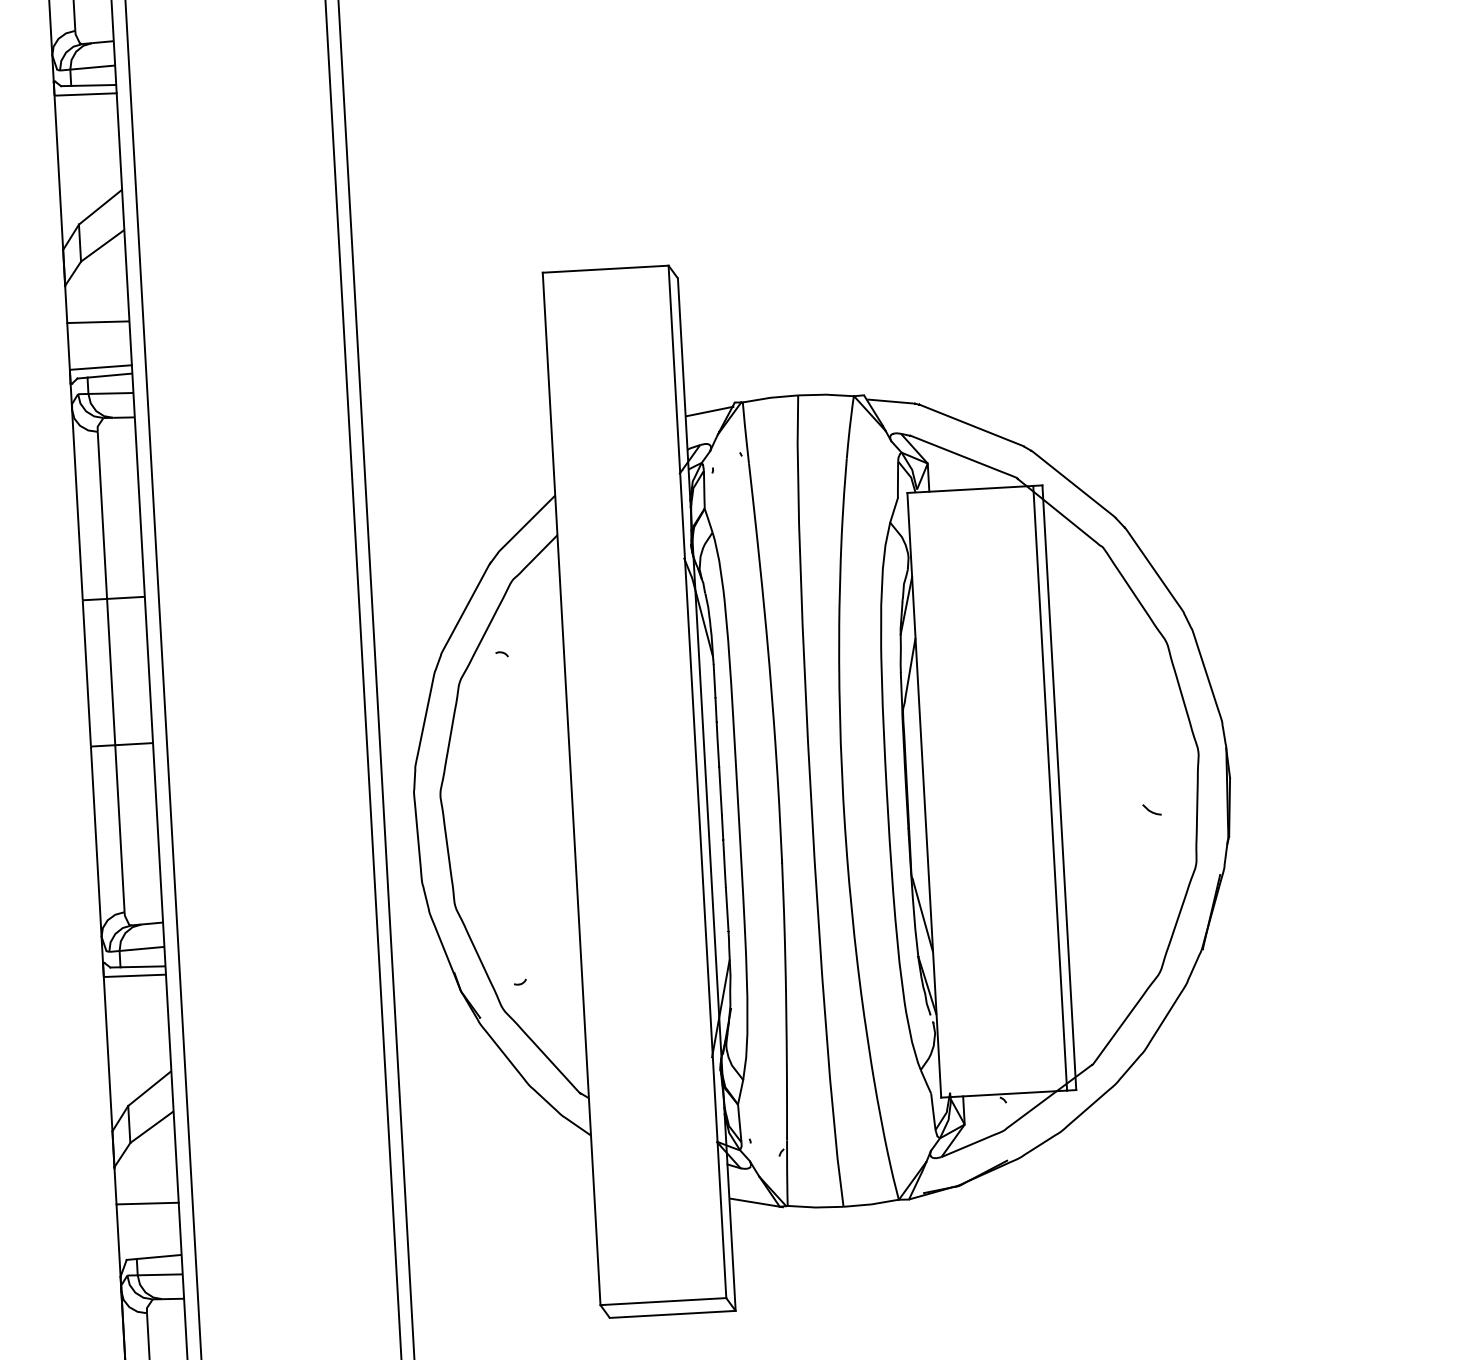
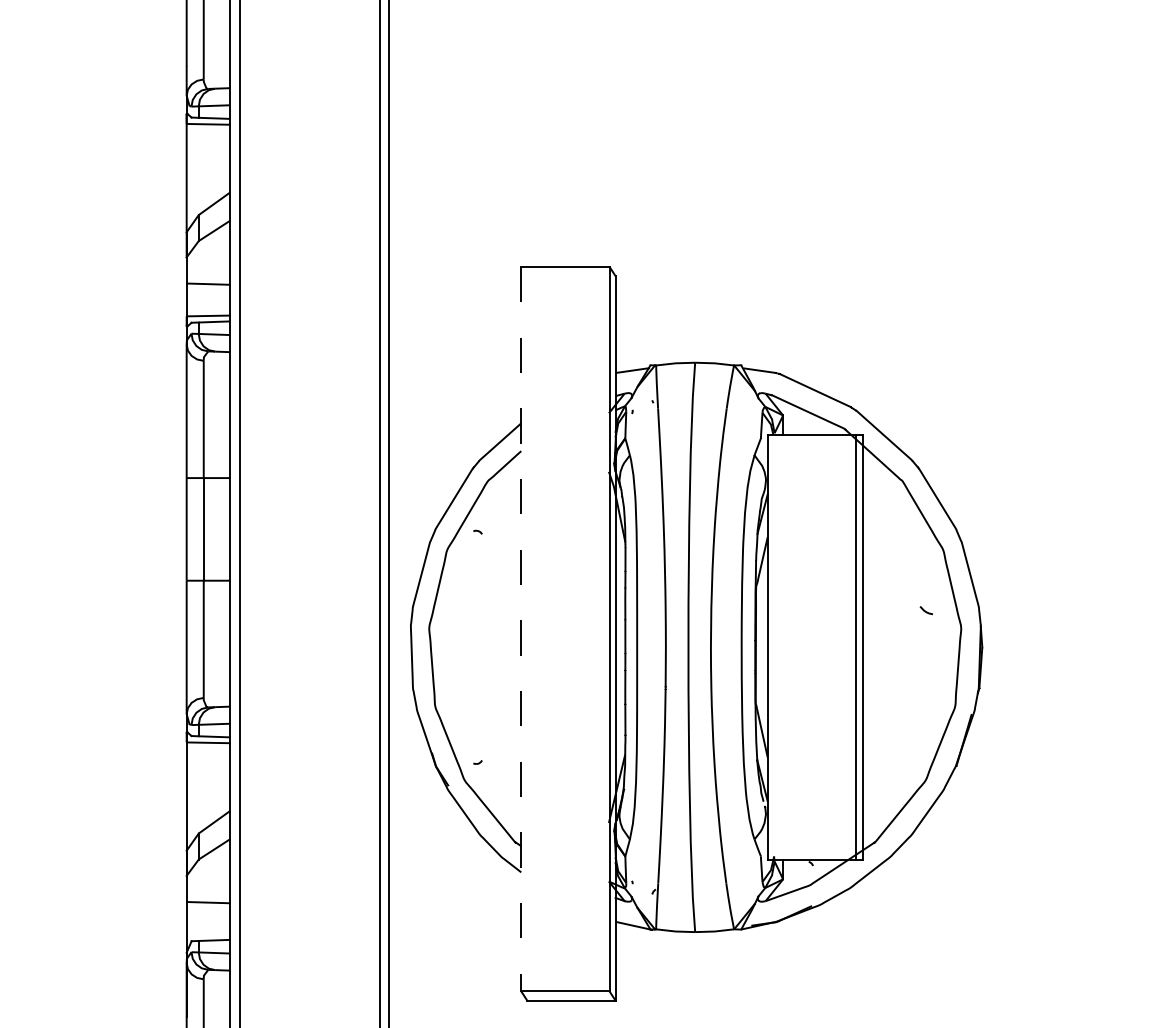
line: (571, 789) -> (521, 629), solid -> dashed
curve: (1150, 809) -> (925, 610), moved

